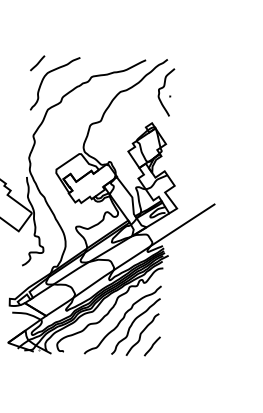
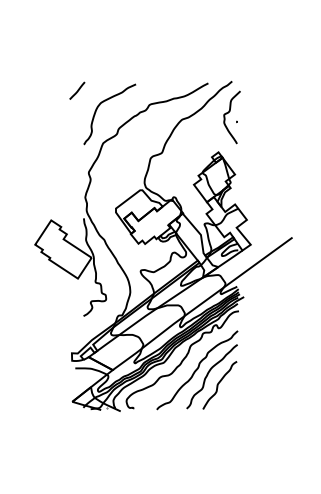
line: (37, 63) -> (77, 90), moved
line: (152, 346) -> (231, 397), removed

